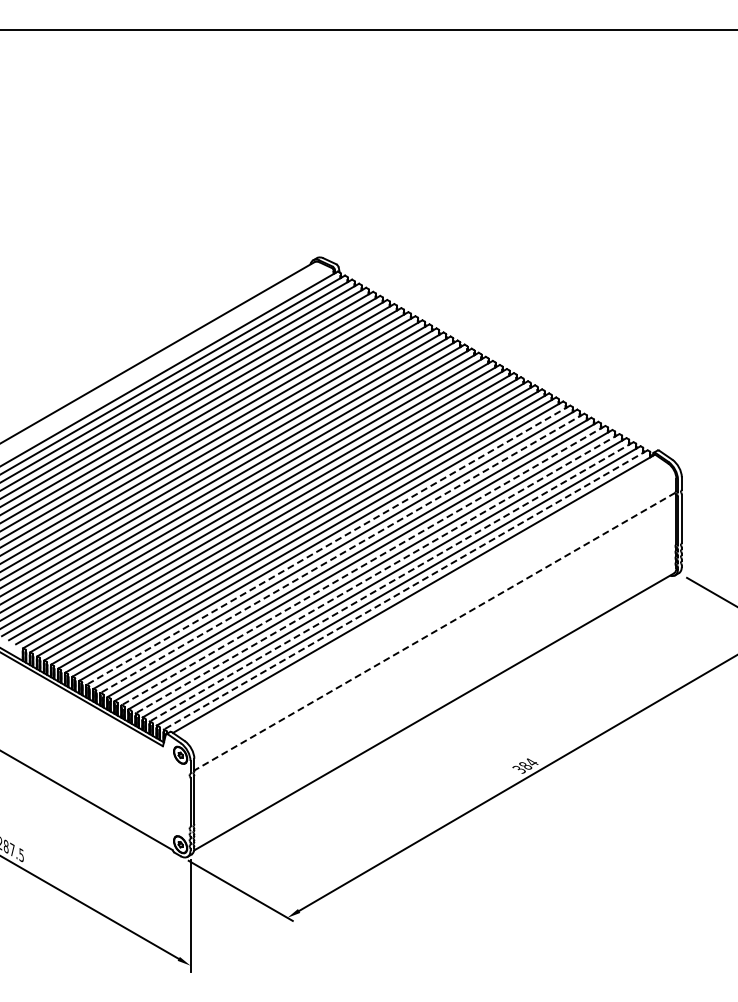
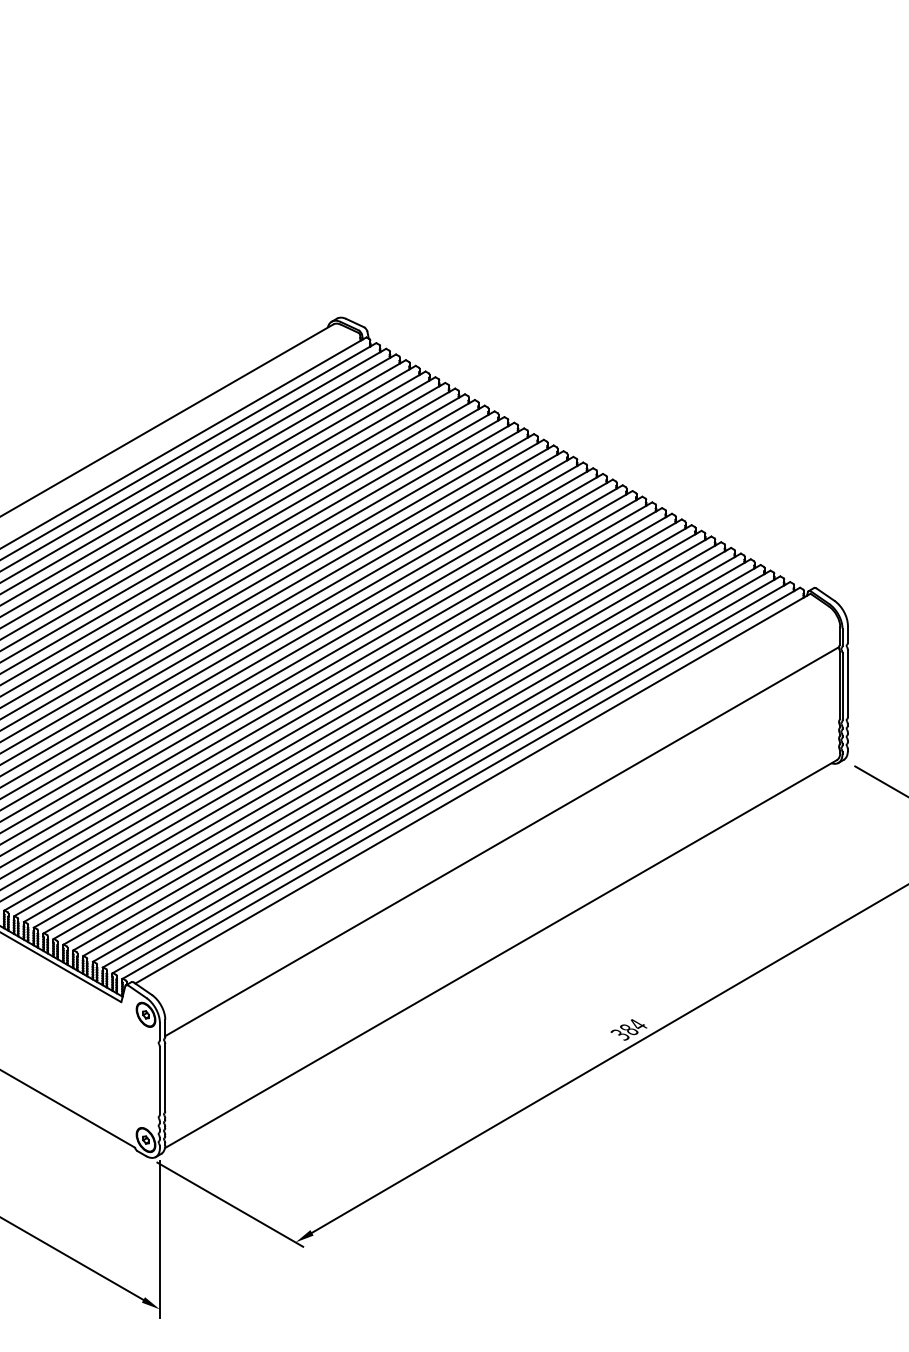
line: (327, 545) -> (351, 721), dashed -> solid
line: (341, 553) -> (371, 732), dashed -> solid
line: (363, 565) -> (402, 749), dashed -> solid
line: (377, 574) -> (421, 761), dashed -> solid
line: (391, 582) -> (441, 772), dashed -> solid
line: (405, 590) -> (460, 784), dashed -> solid
line: (434, 631) -> (501, 841), dashed -> solid

